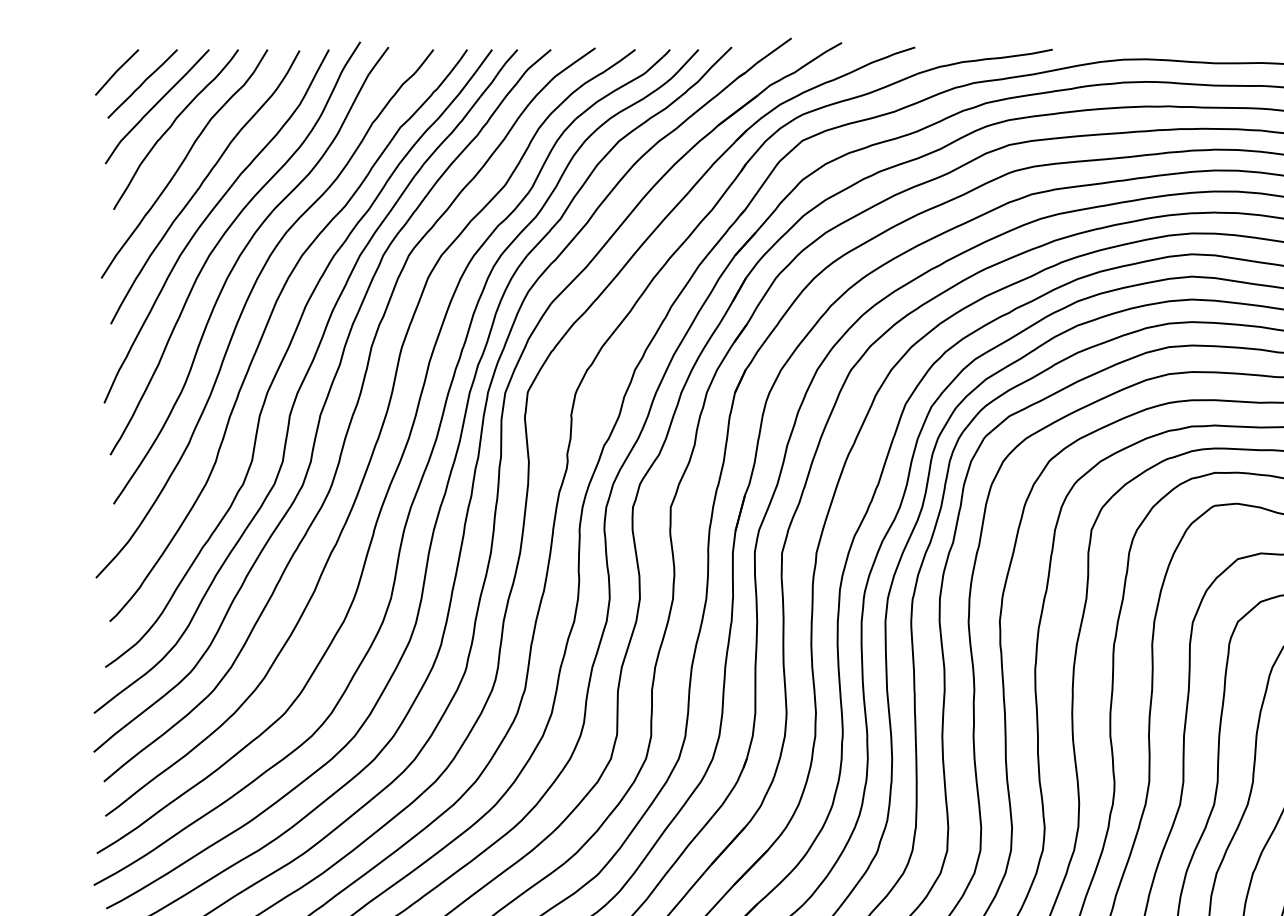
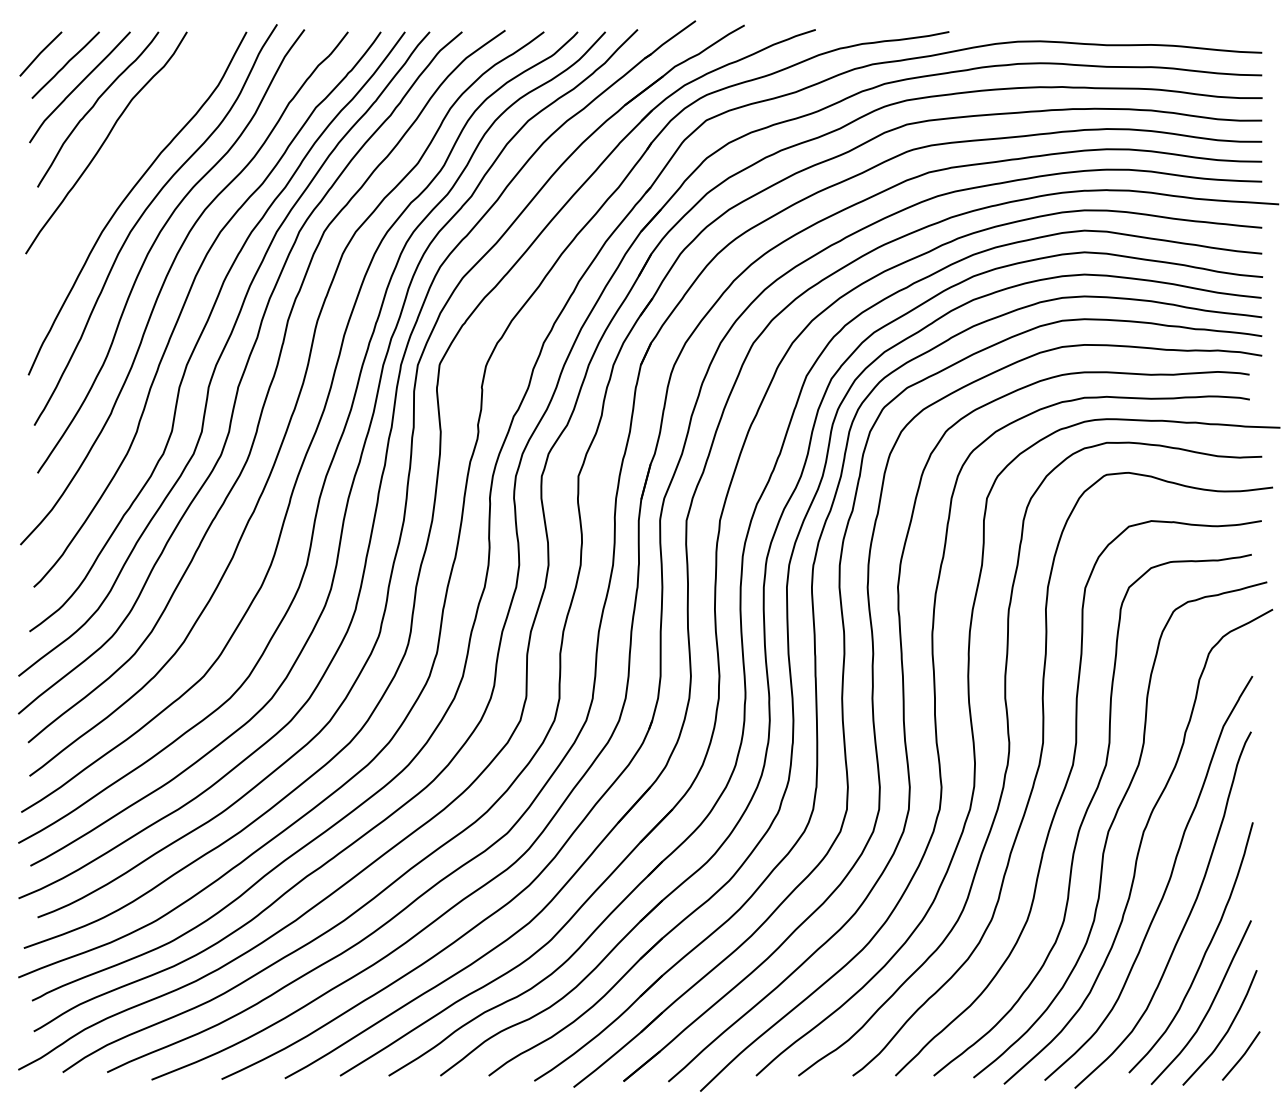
curve: (203, 184) -> (124, 162), removed

